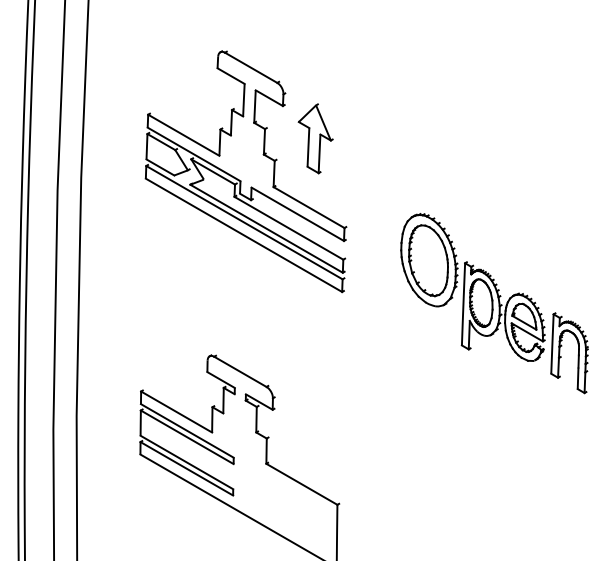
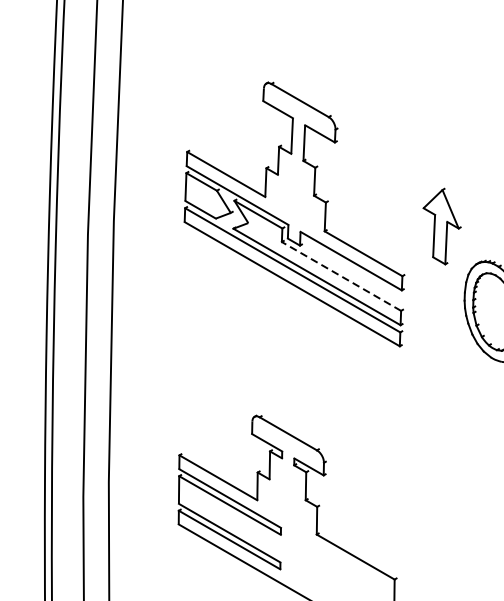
part: (315, 138) -> (441, 226), moved
line: (288, 228) -> (341, 276), solid -> dashed

